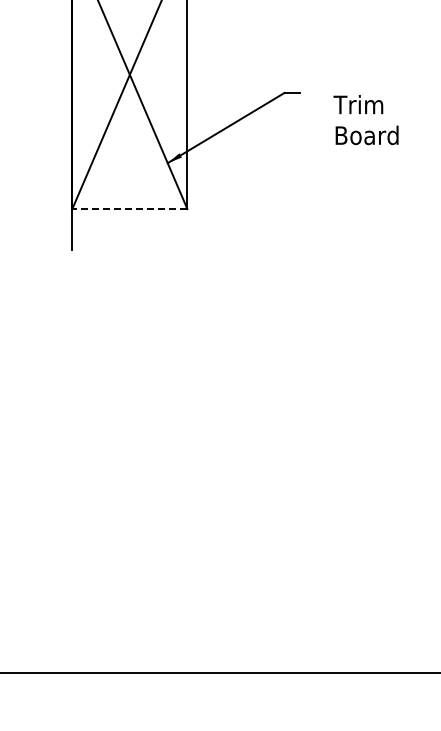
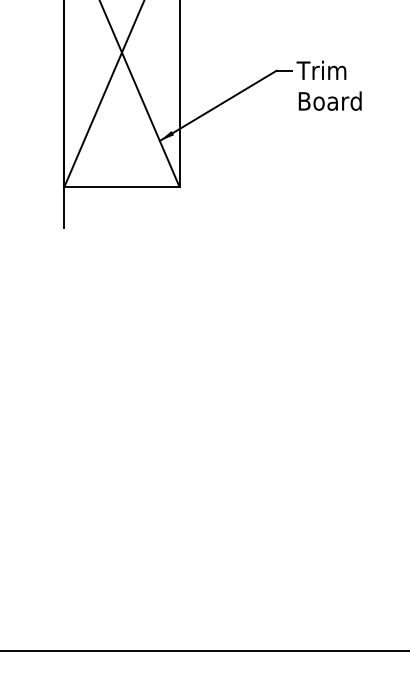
text: (365, 120) -> (328, 86), moved
line: (129, 209) -> (121, 187), dashed -> solid

